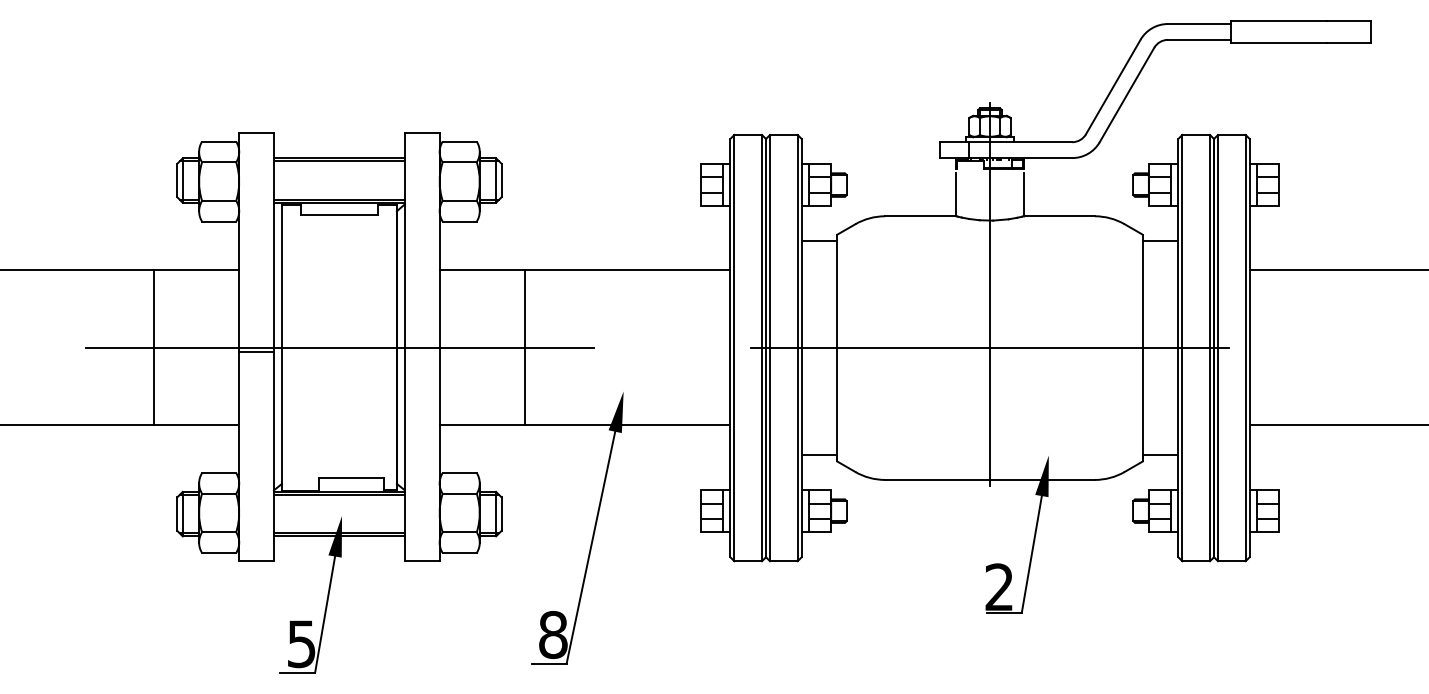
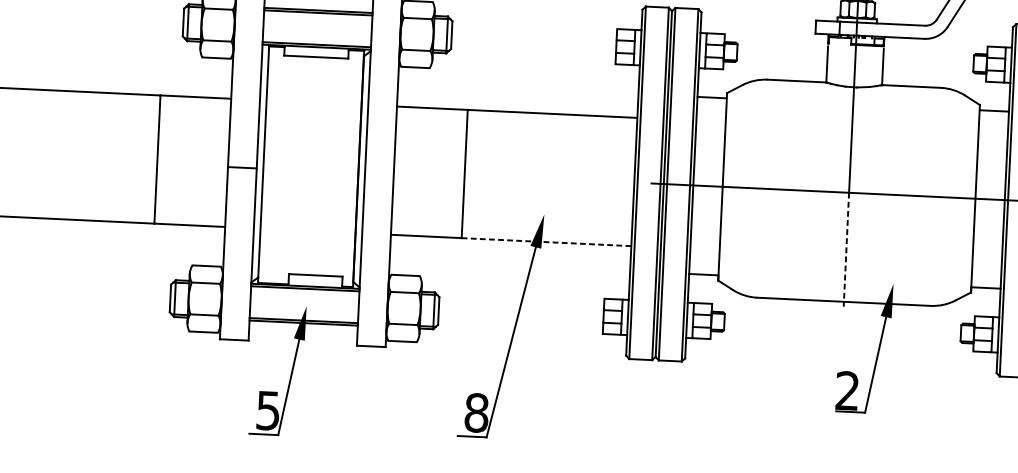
line: (339, 348) -> (311, 167), removed
line: (990, 416) -> (846, 249), solid -> dashed
line: (628, 424) -> (547, 241), solid -> dashed

